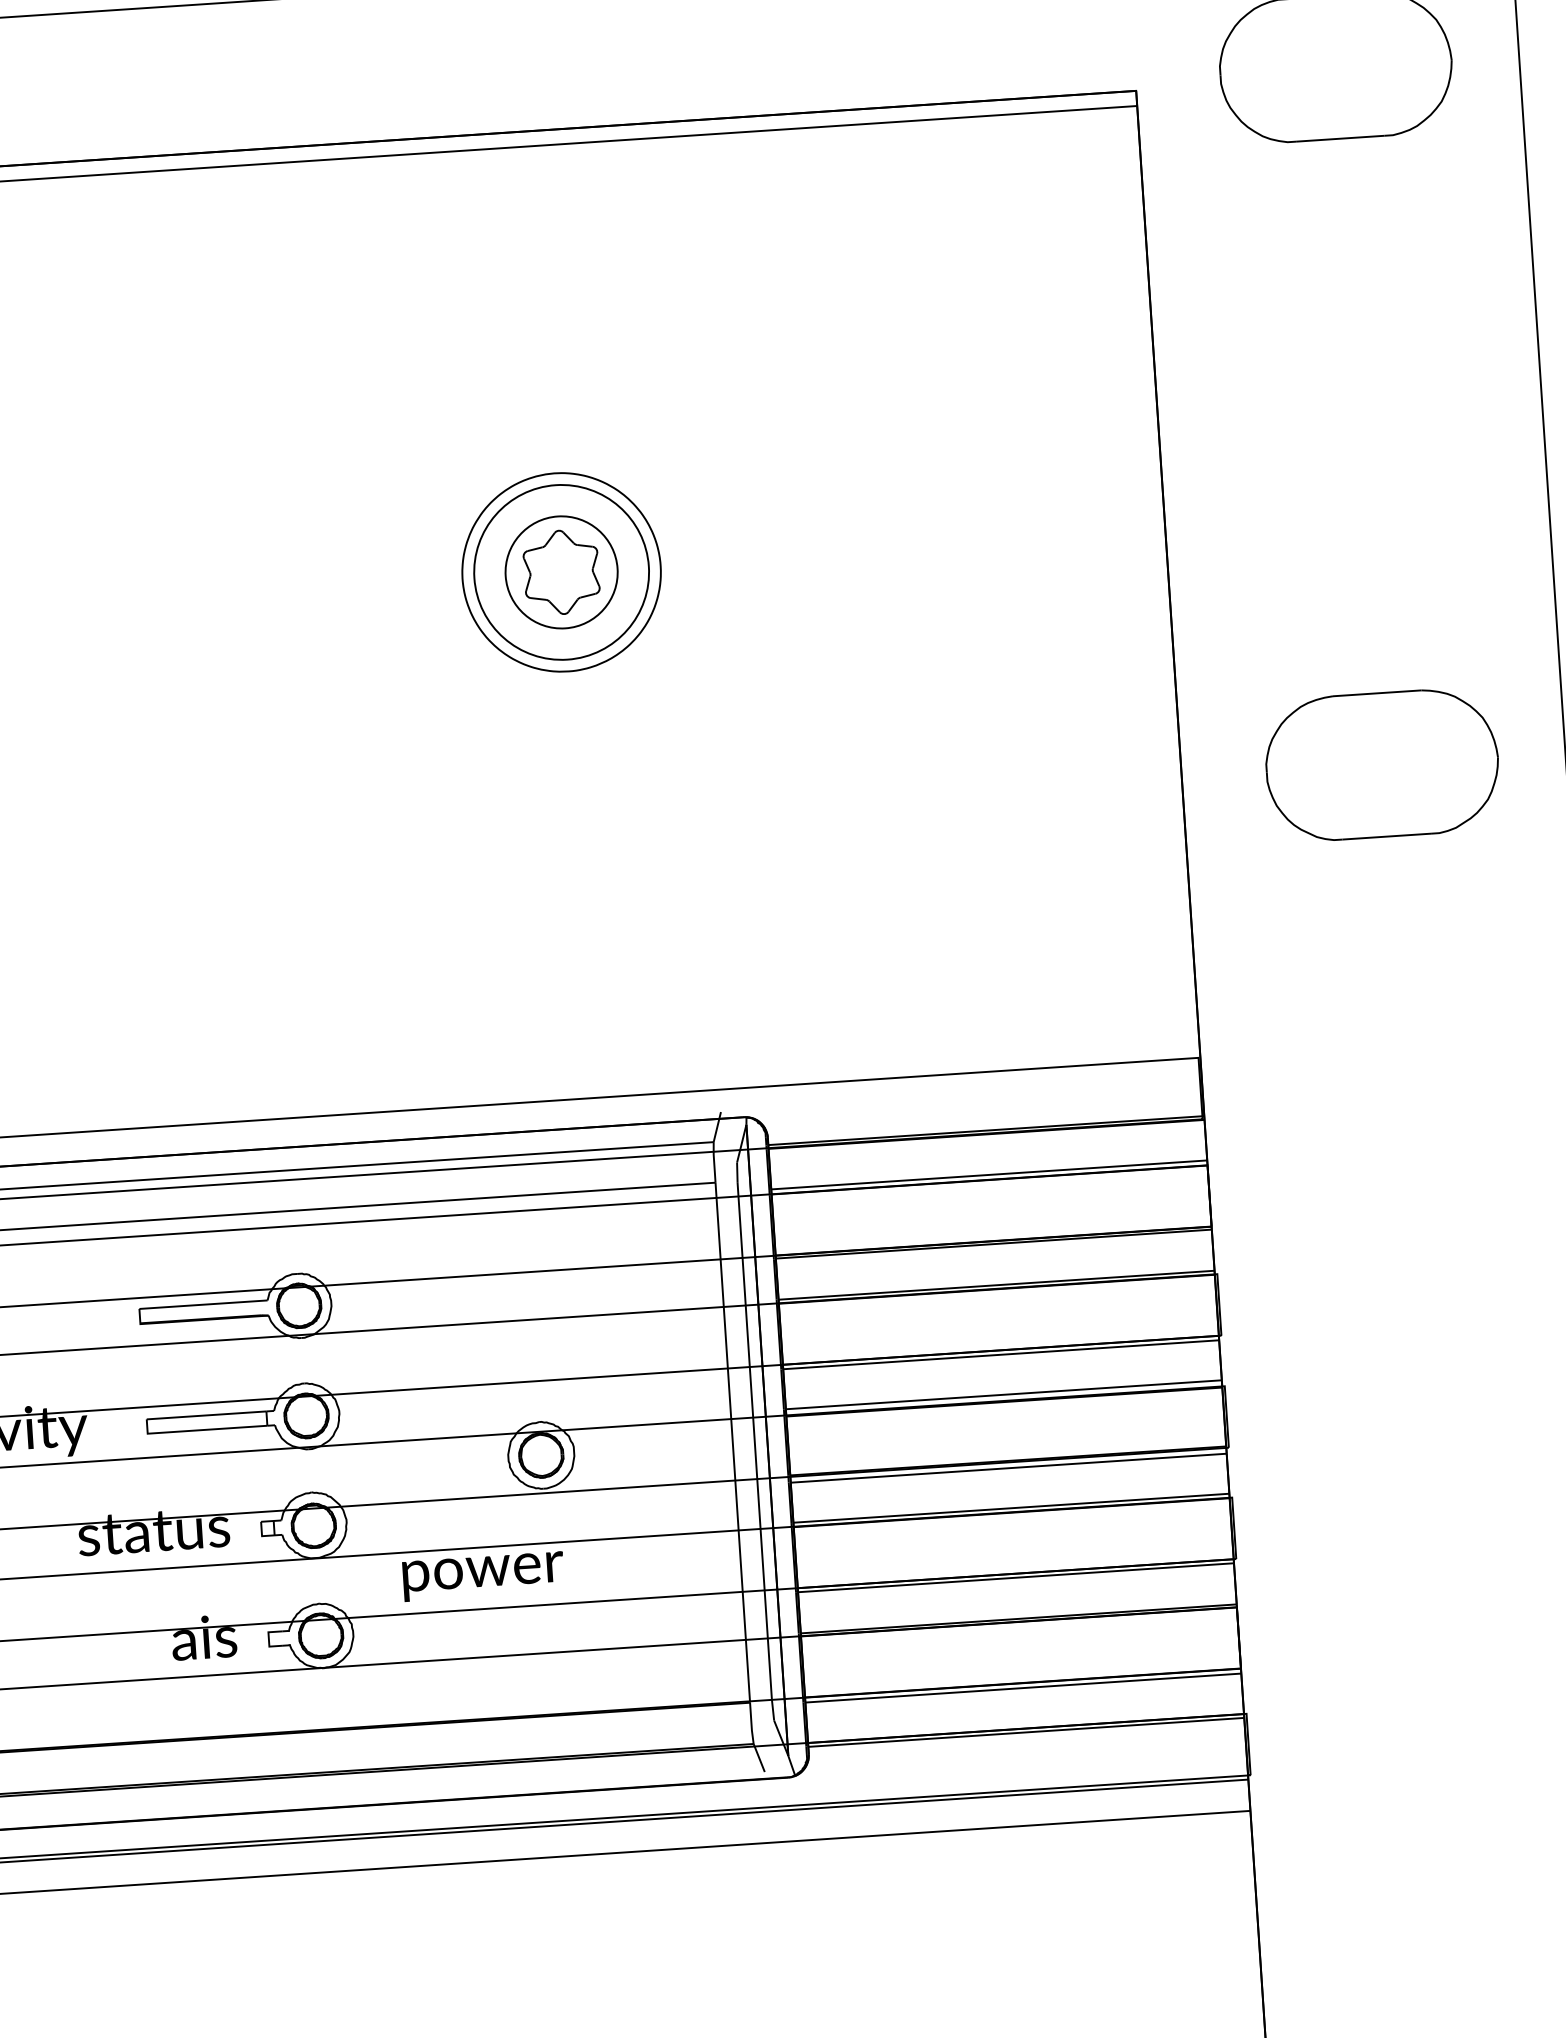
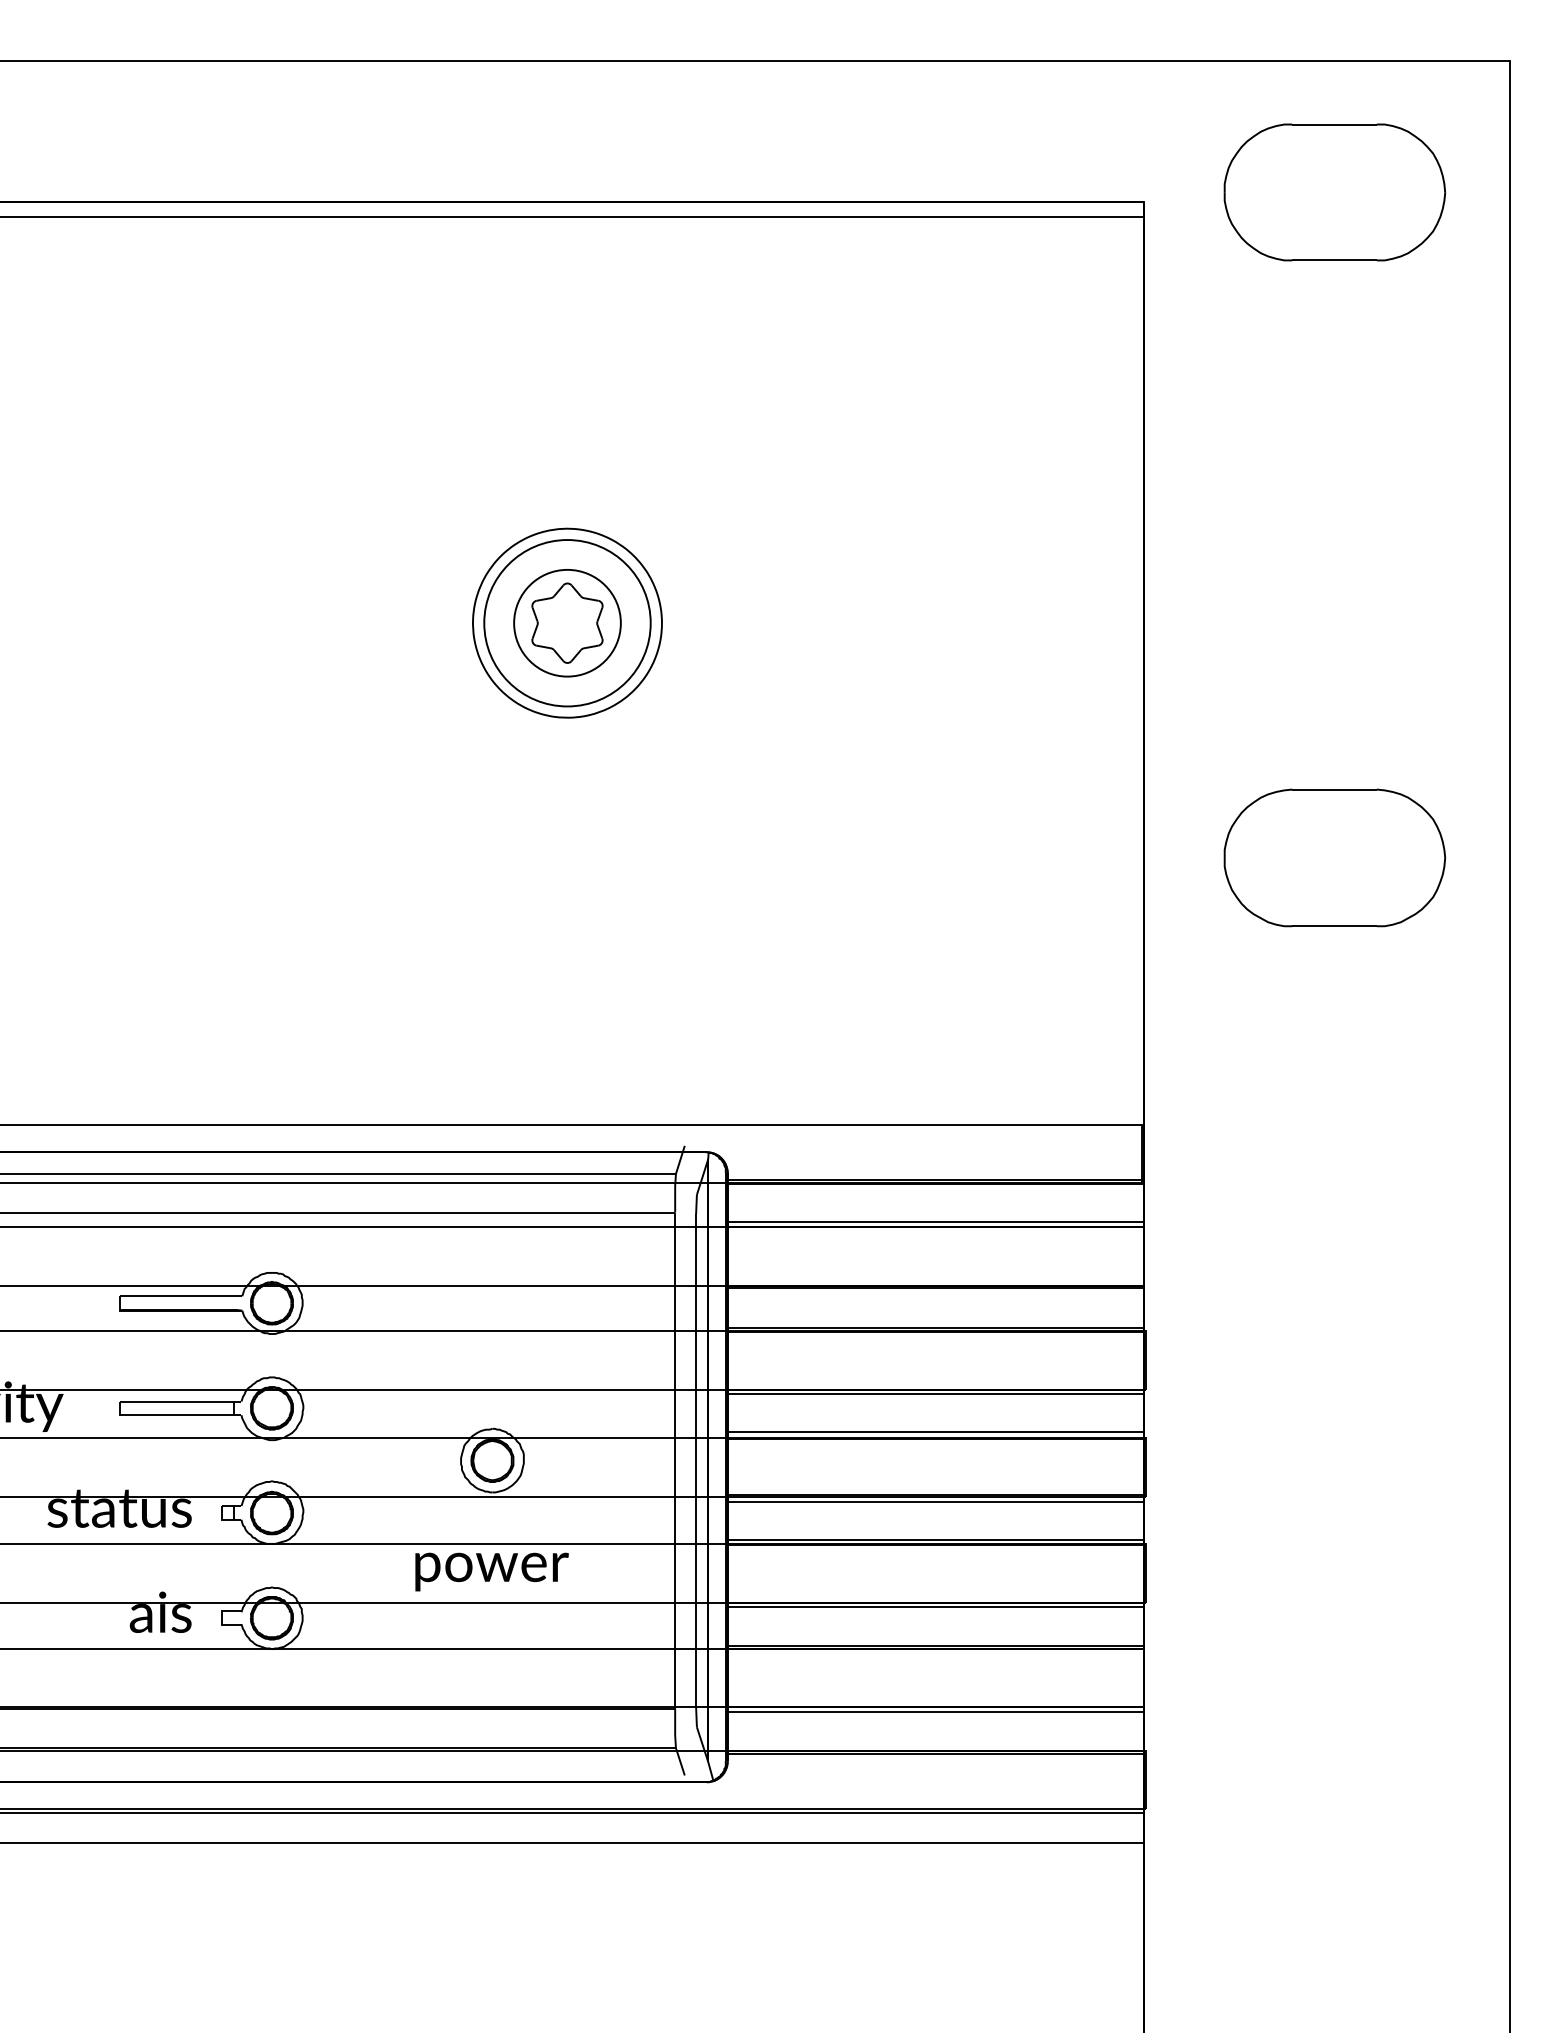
text: (483, 1575) -> (491, 1571), moved

